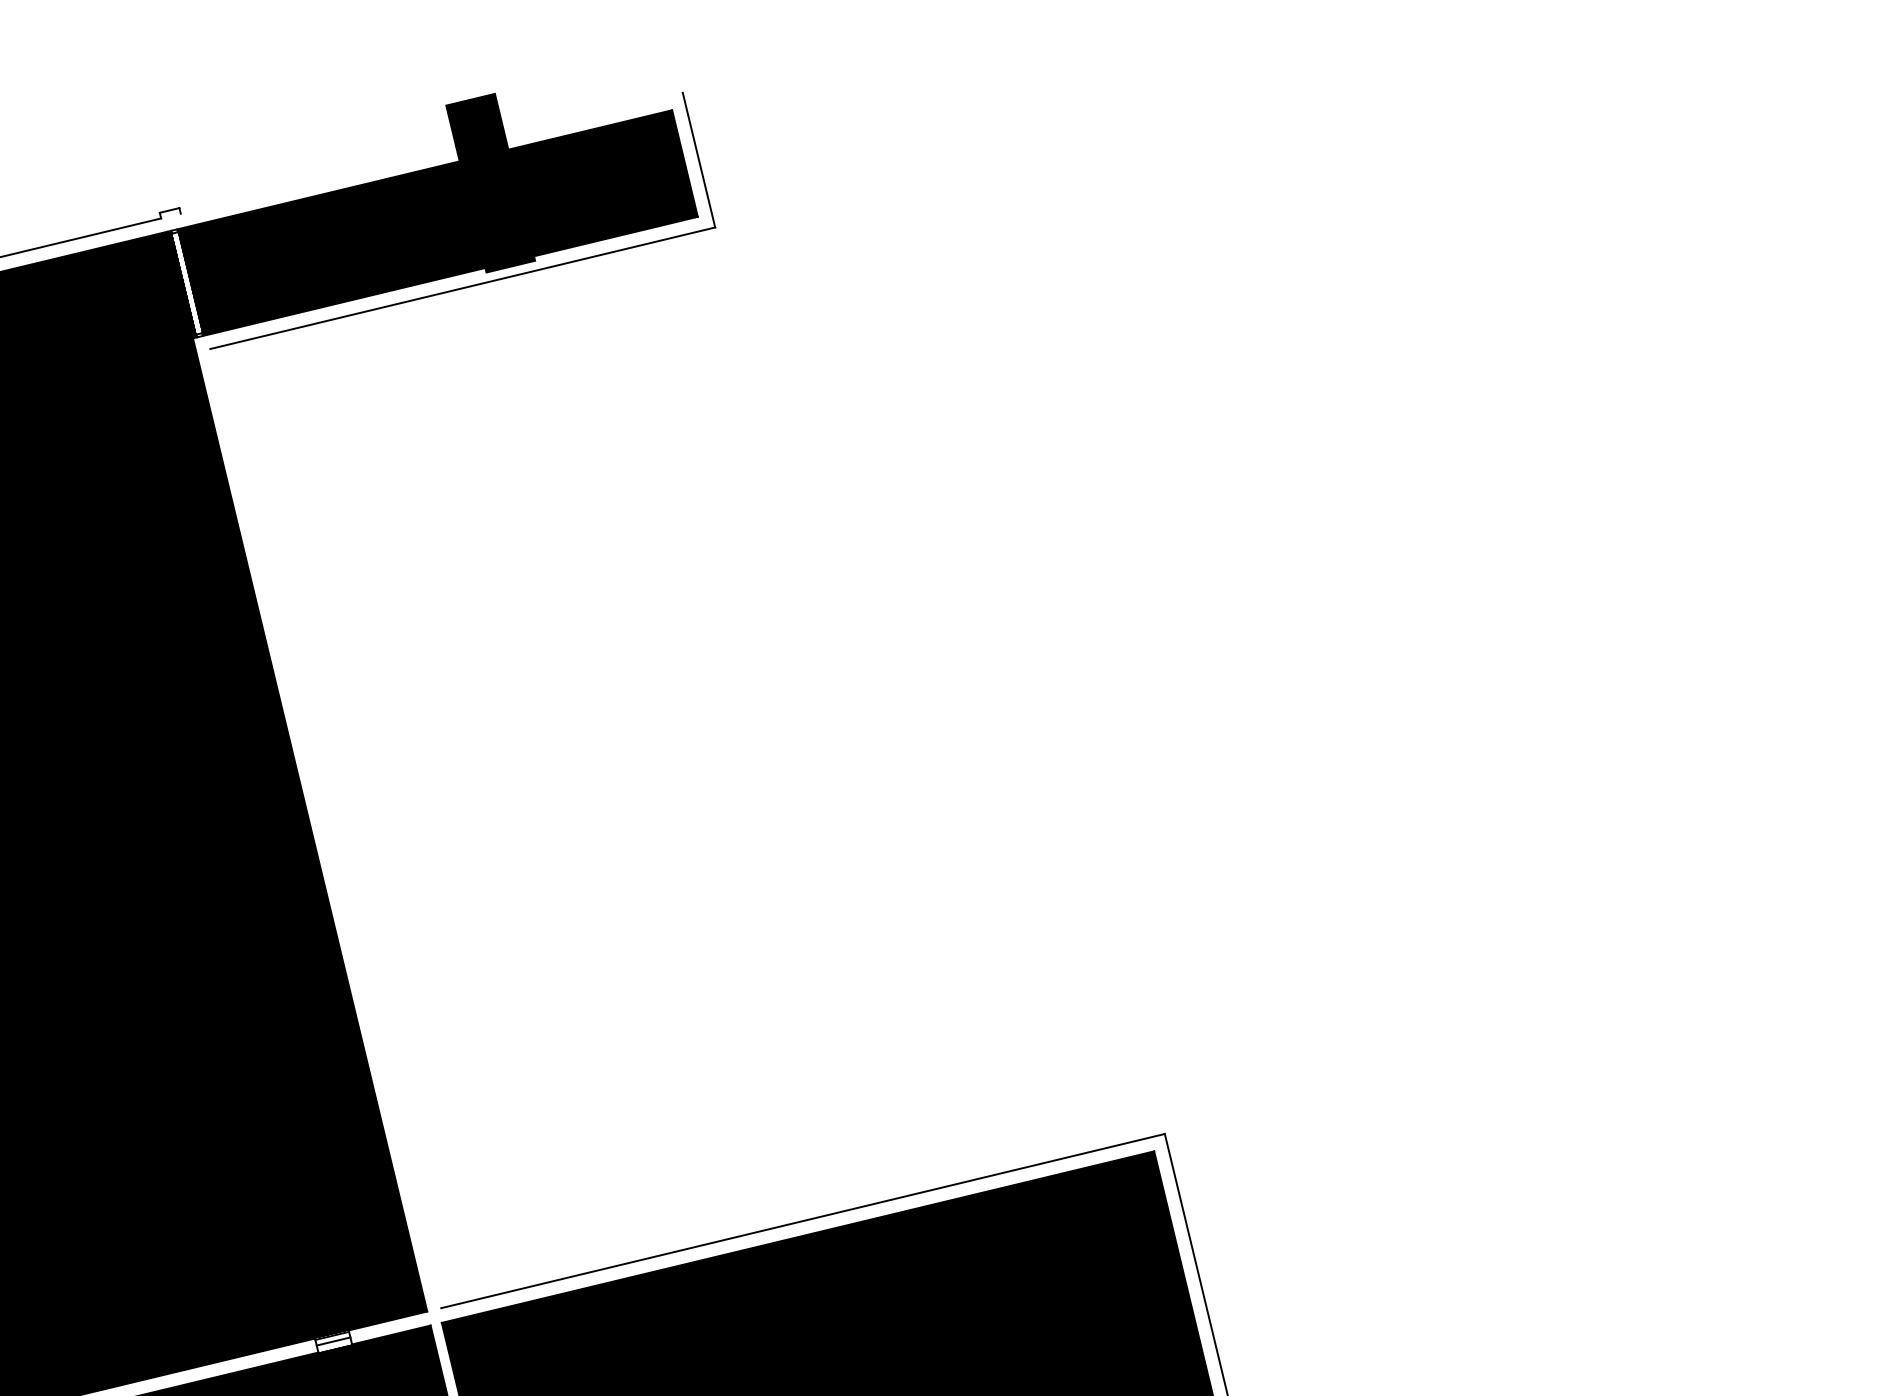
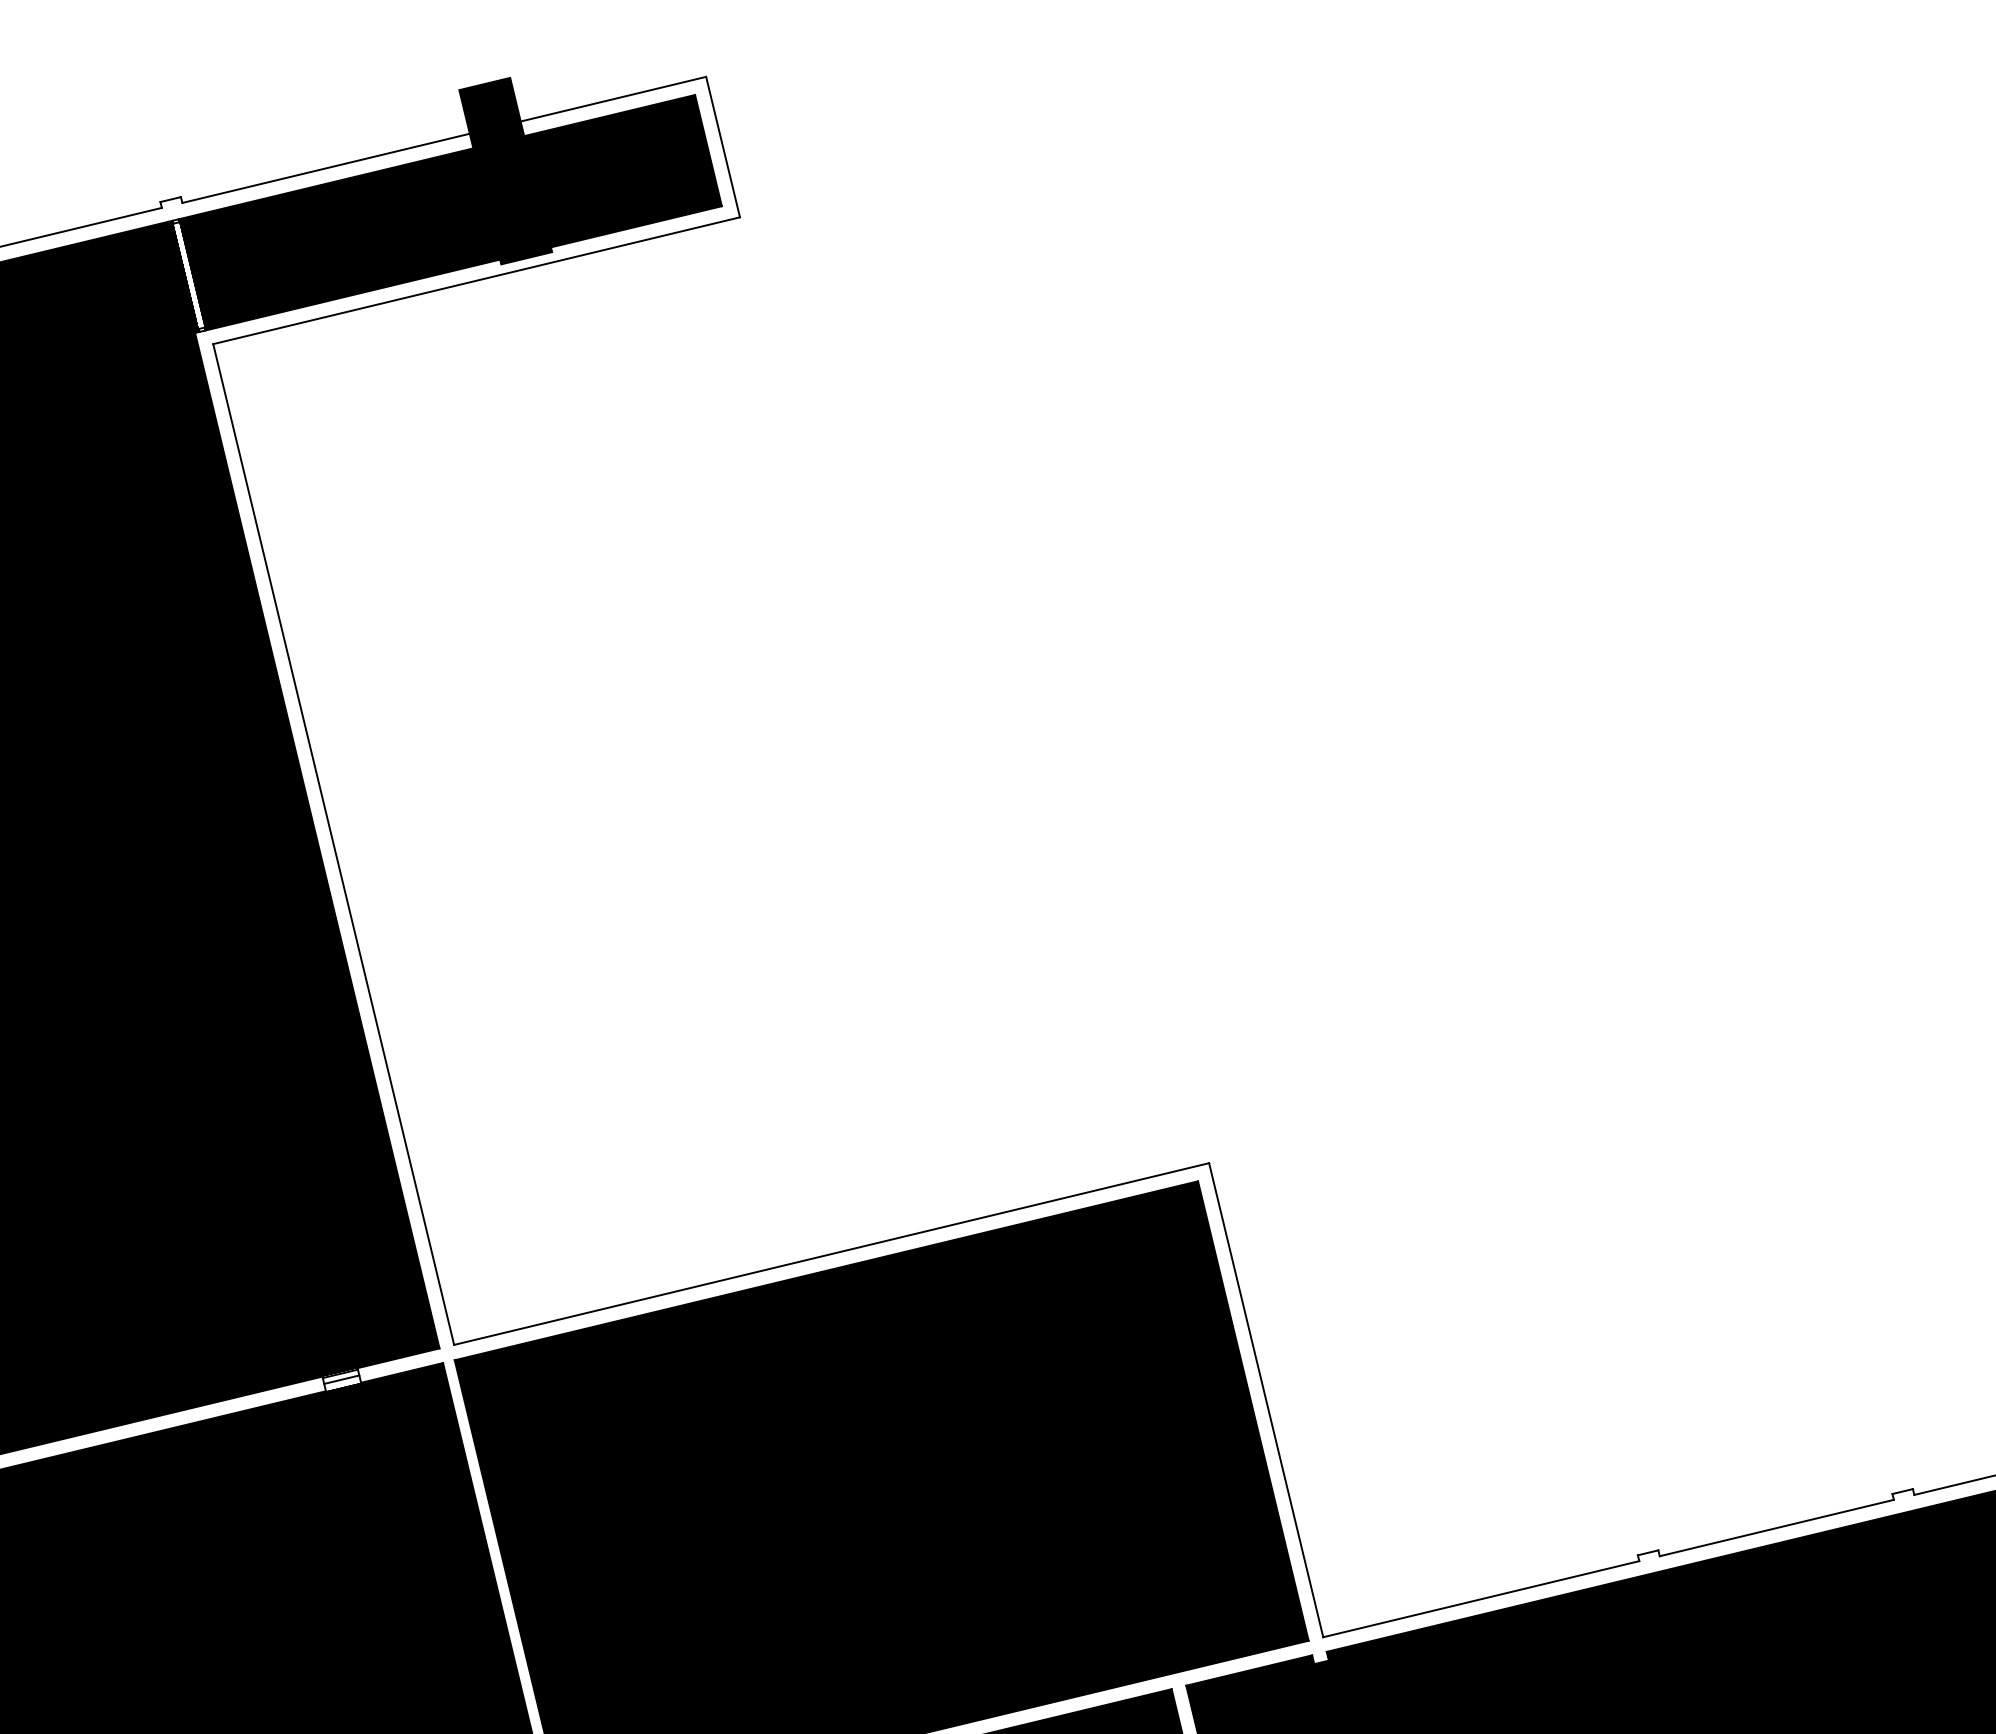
line: (432, 152) -> (444, 139), added
line: (325, 828) -> (333, 844), added

